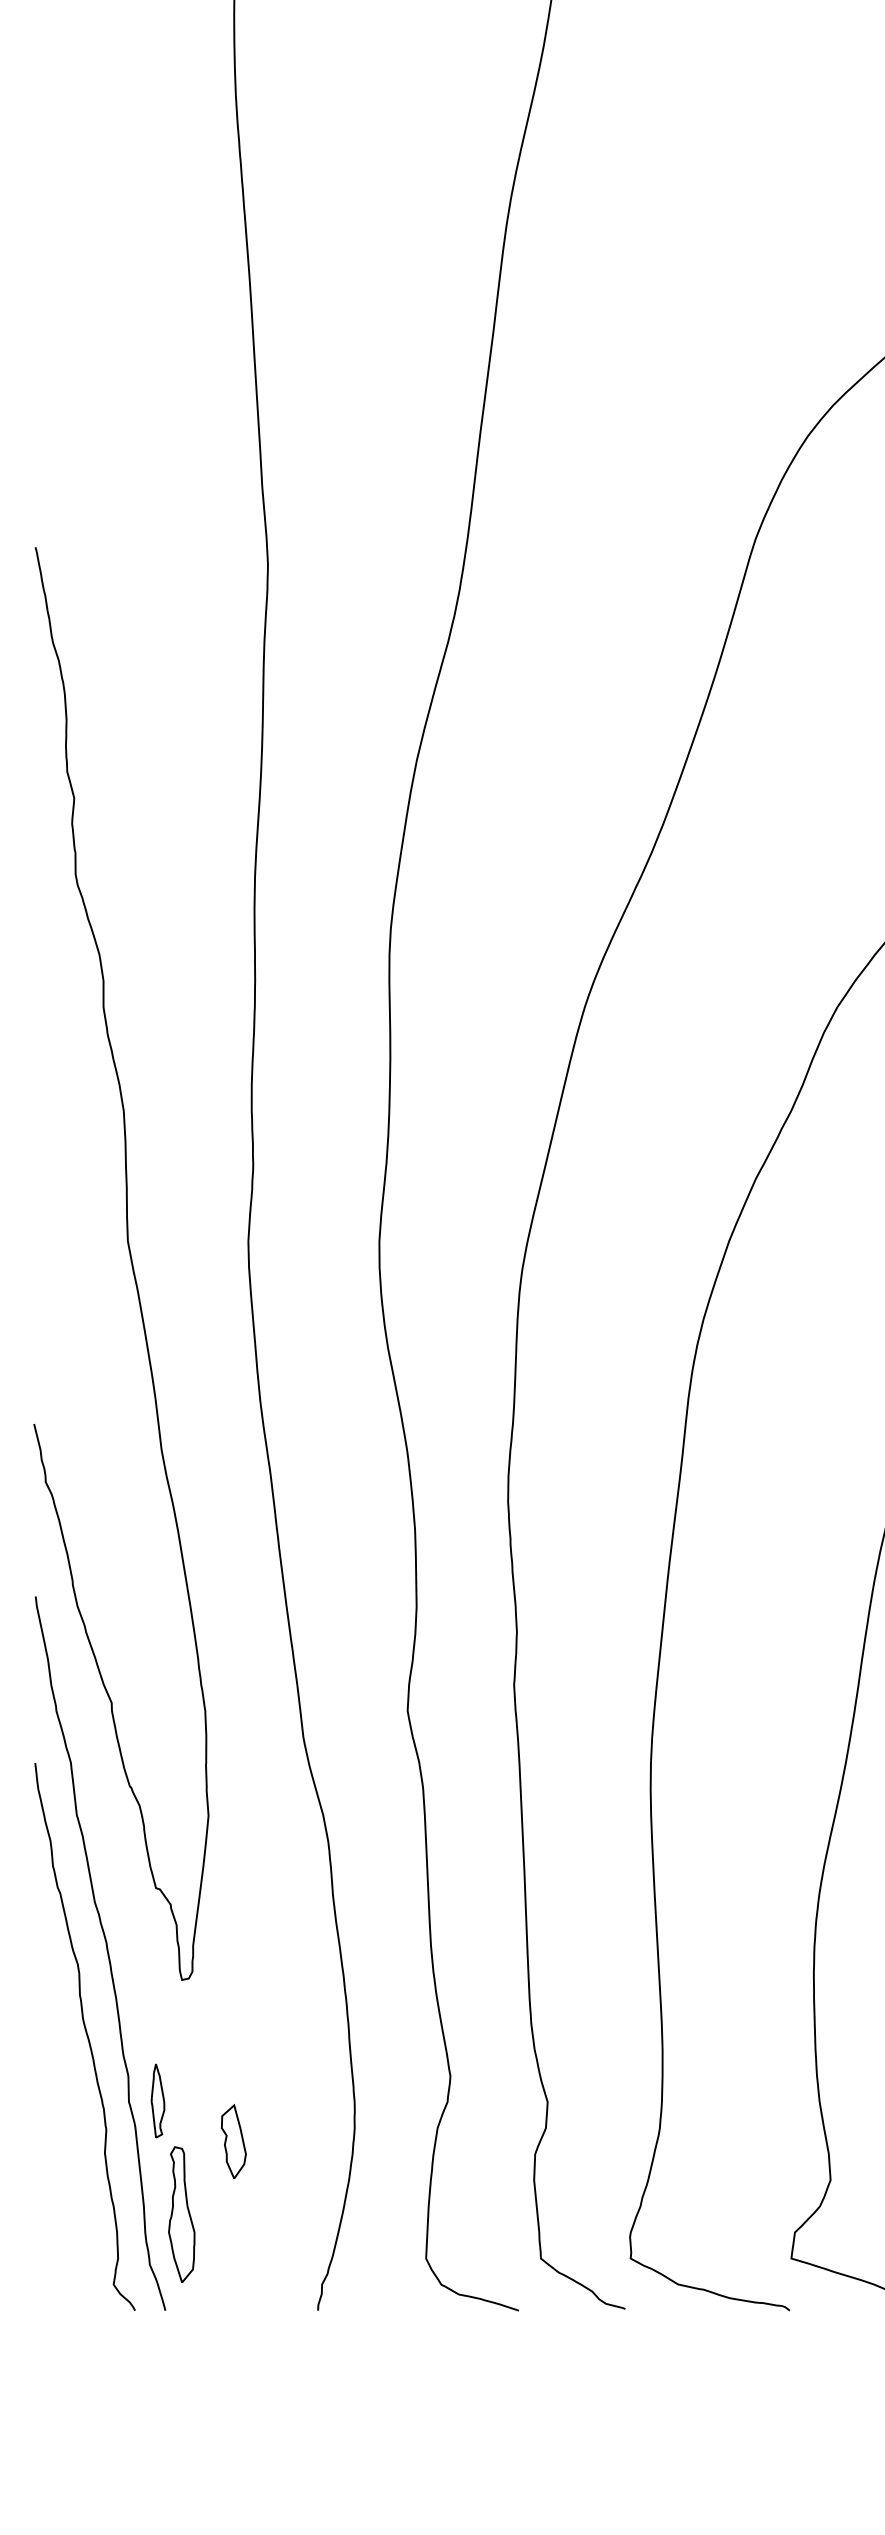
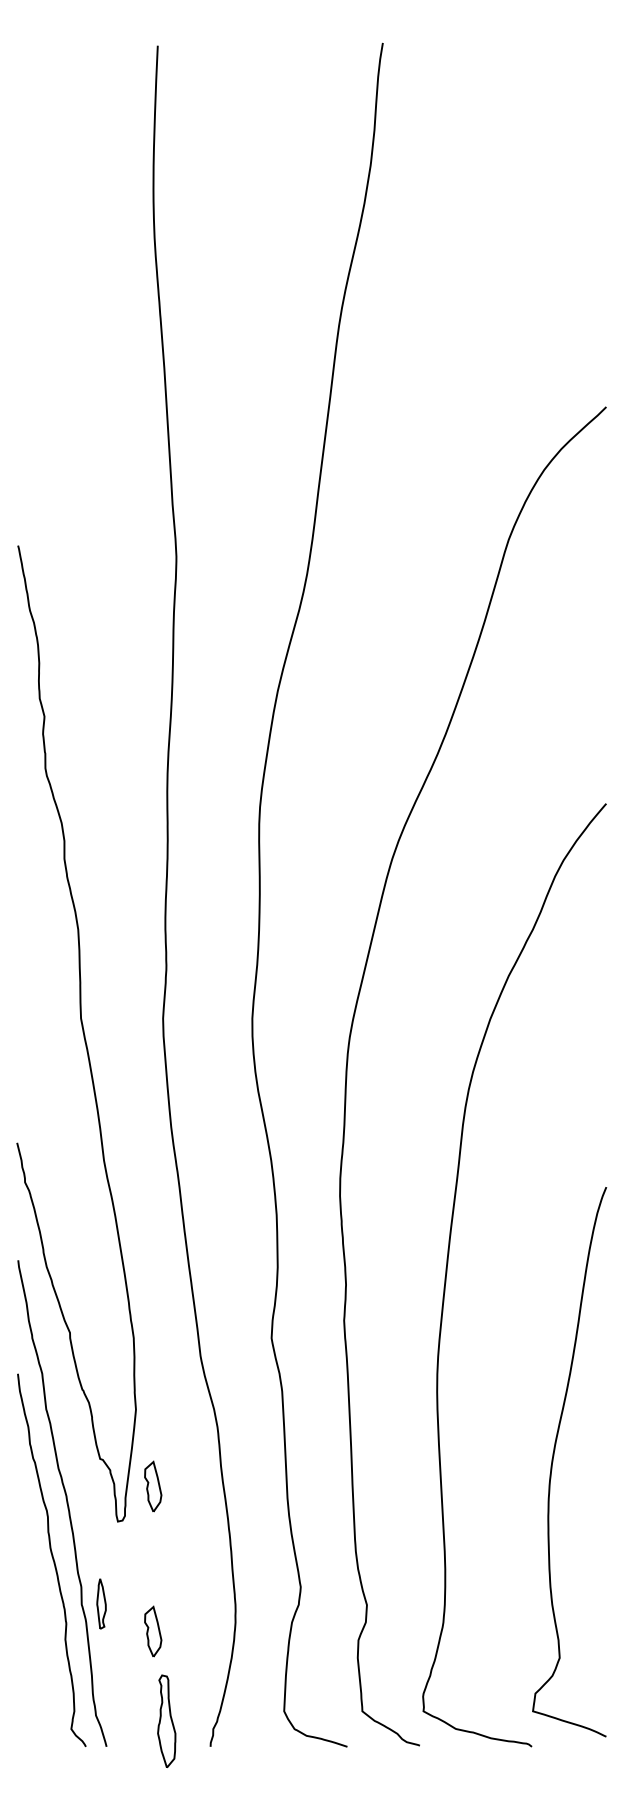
part: (234, 1928) -> (153, 1486), added
part: (181, 2213) -> (166, 1720), moved

